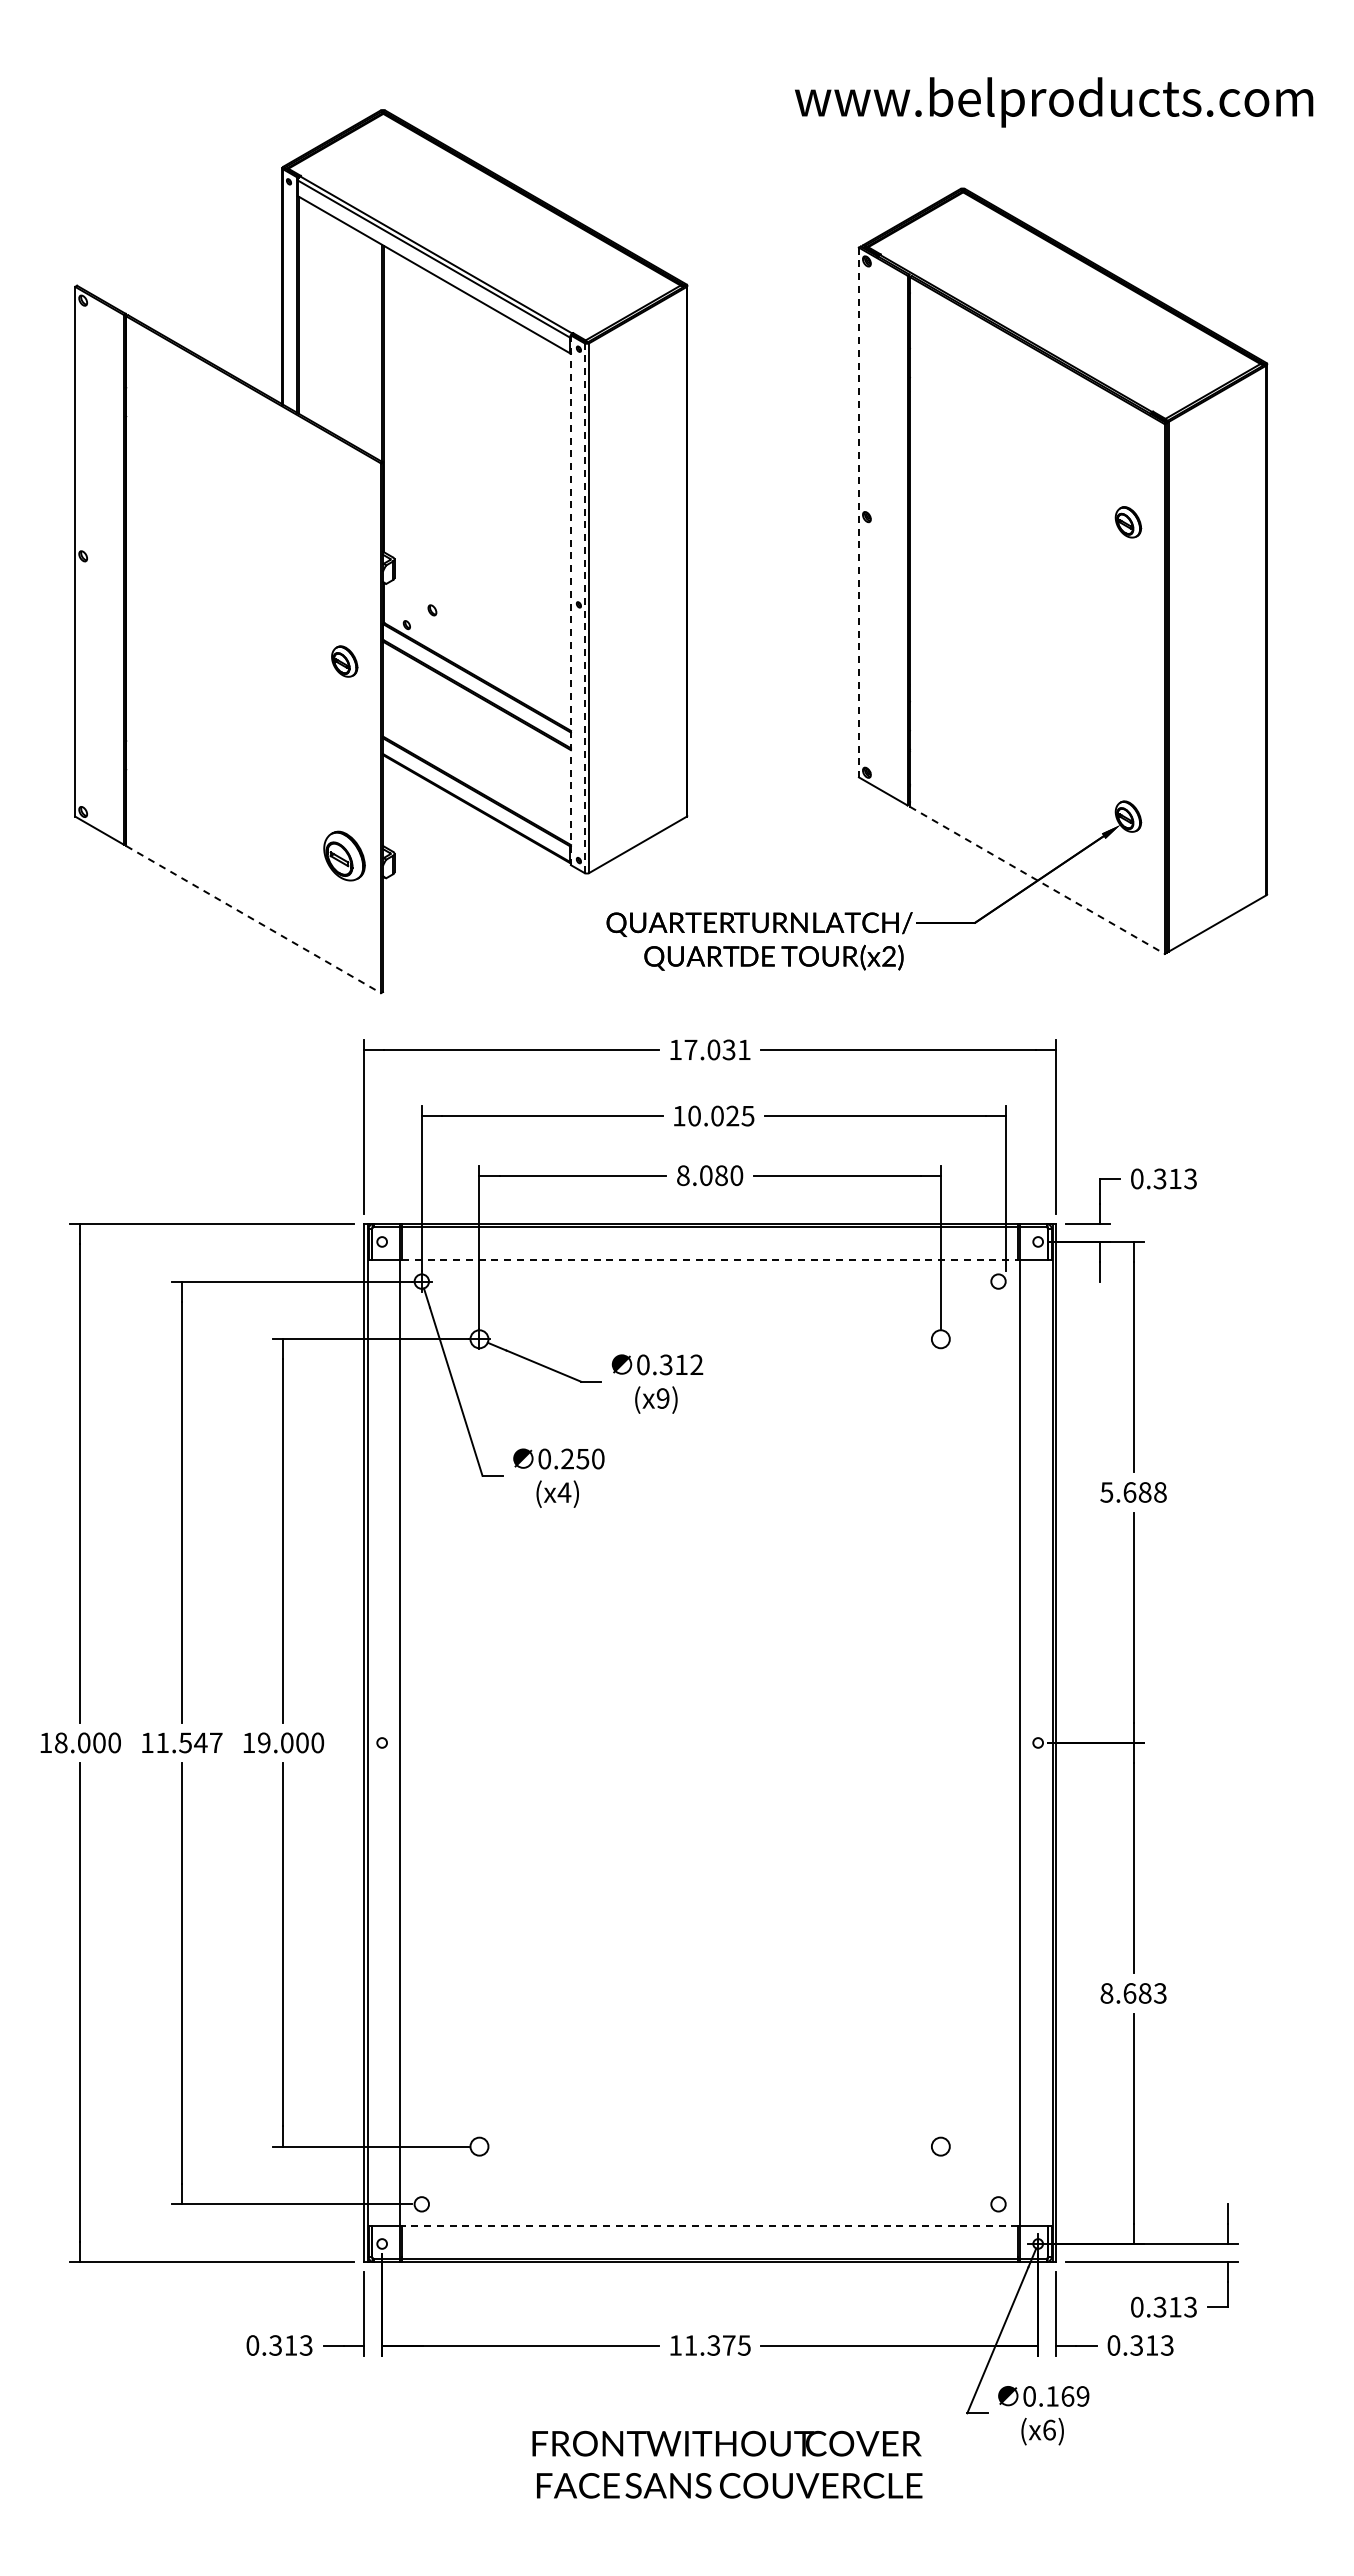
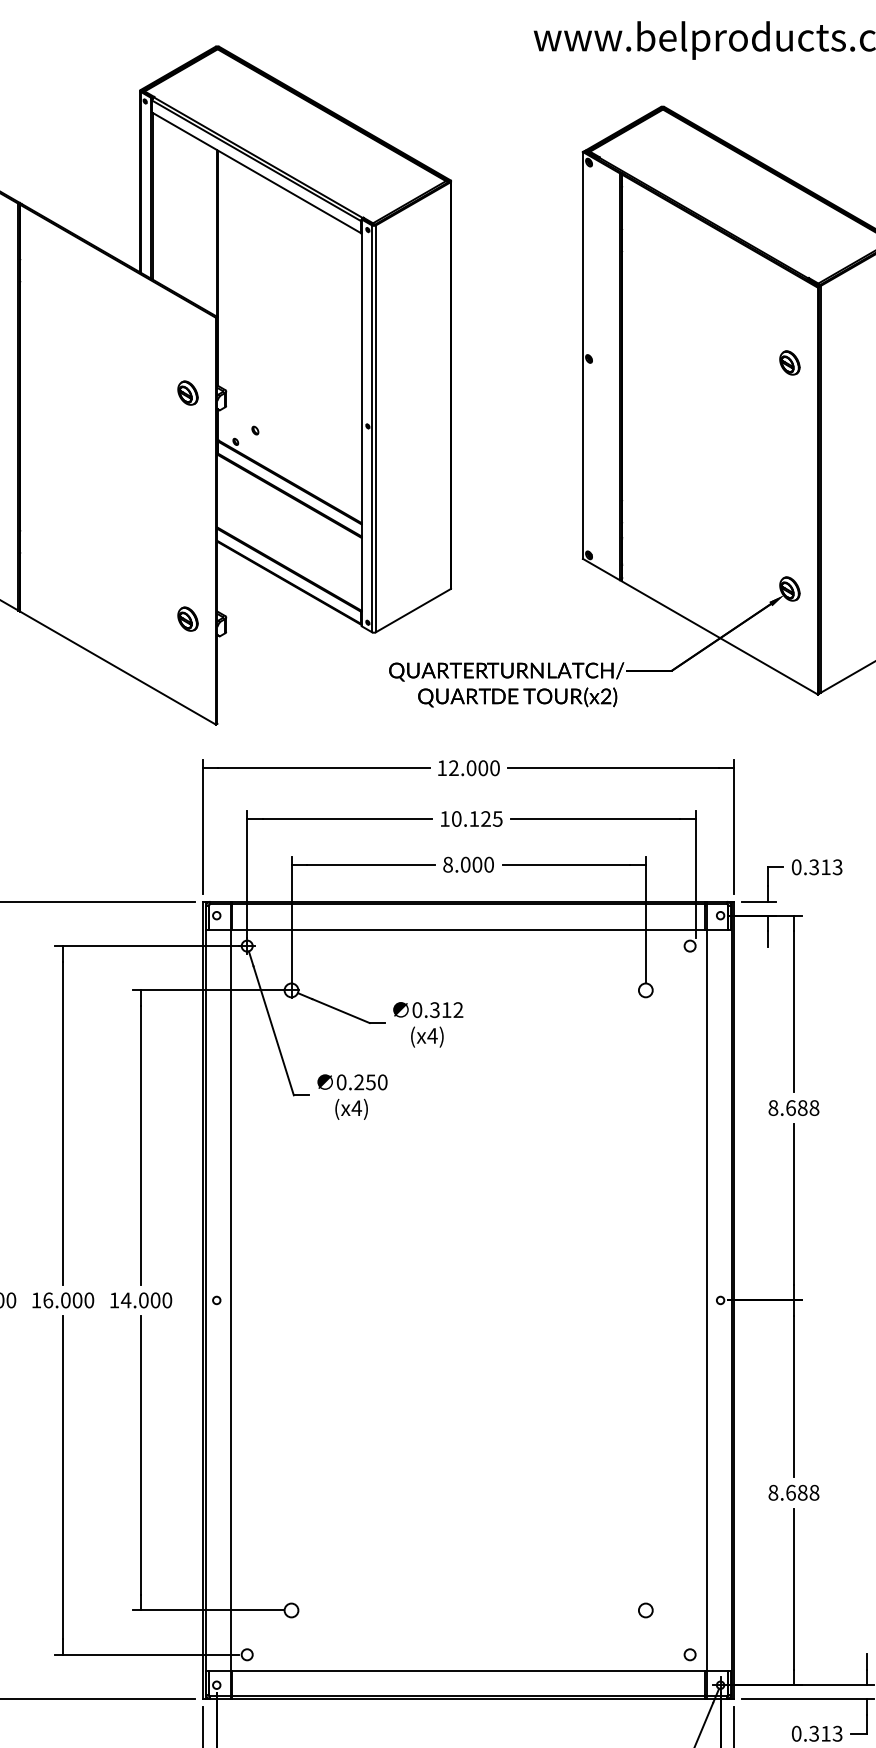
line: (858, 512) -> (582, 355), dashed -> solid
line: (570, 600) -> (361, 423), dashed -> solid
line: (584, 608) -> (372, 429), dashed -> solid
part: (344, 661) -> (187, 393), moved
part: (344, 855) -> (187, 618), size x0.62
line: (1037, 880) -> (720, 638), dashed -> solid
line: (254, 919) -> (118, 668), dashed -> solid
text: (717, 1049) -> (474, 767), 17.031 -> 12.000
text: (717, 1115) -> (474, 818), 10.025 -> 10.125
text: (721, 1175) -> (477, 864), 8.080 -> 8.000
line: (710, 1259) -> (468, 929), dashed -> solid
text: (662, 1398) -> (432, 1035), (x9) -> (x4)
text: (1106, 1492) -> (773, 1108), 5.688 -> 8.688
text: (189, 1742) -> (68, 1300), 11.547 -> 16.000
text: (264, 1742) -> (126, 1300), 19.000 -> 14.000
text: (1160, 1993) -> (814, 1492), 8.683 -> 8.688
line: (709, 2225) -> (468, 1671), dashed -> solid

